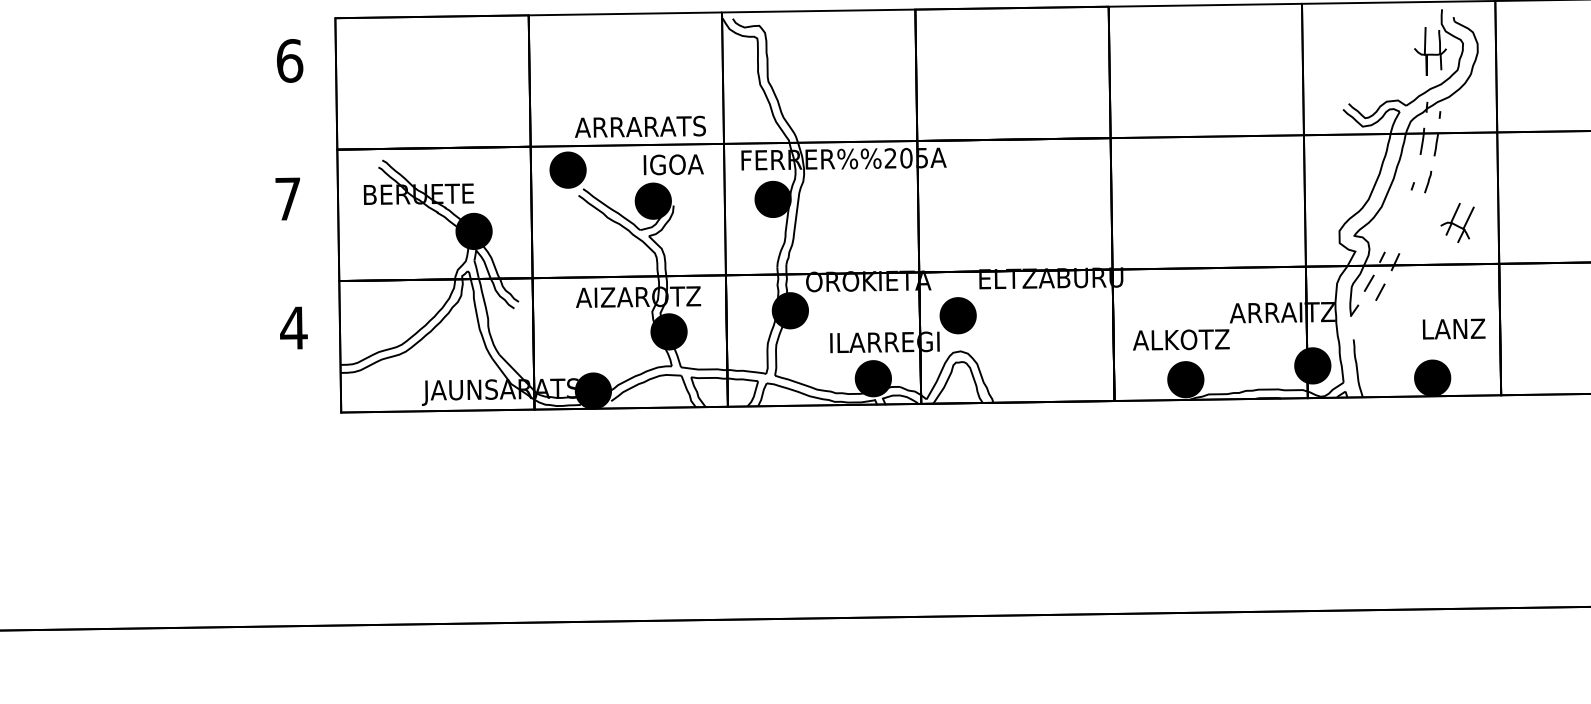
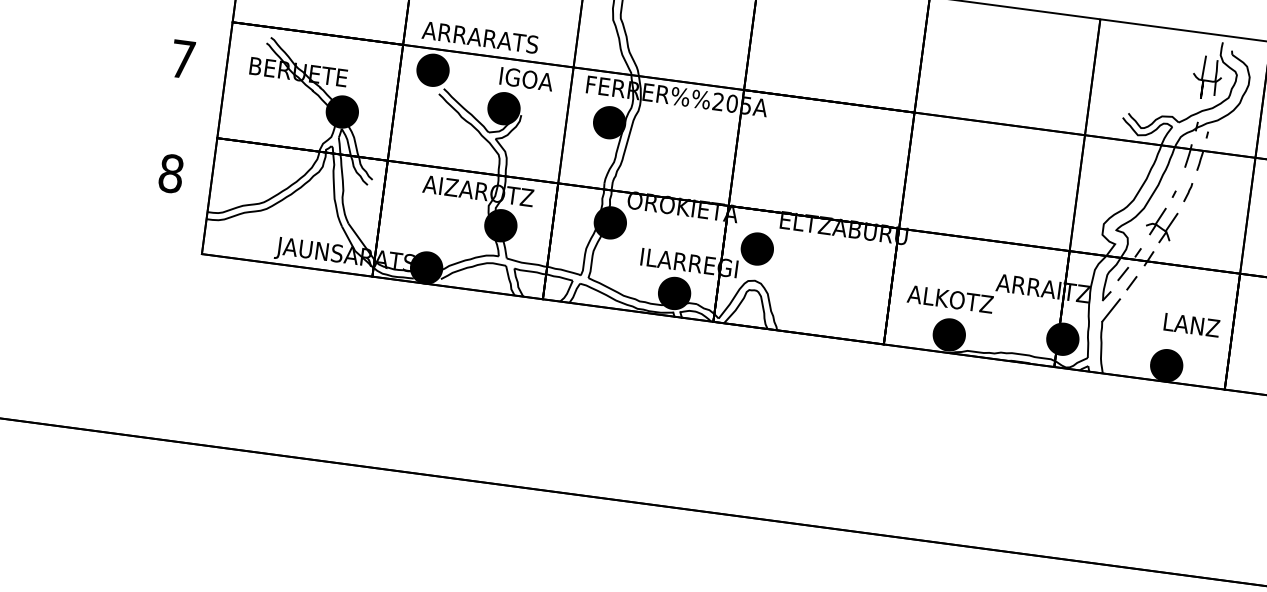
text: (640, 126) -> (480, 37), moved
part: (1457, 222) -> (1161, 224), moved
line: (1361, 325) -> (1110, 310), added
text: (293, 328) -> (170, 173), 4 -> 8

